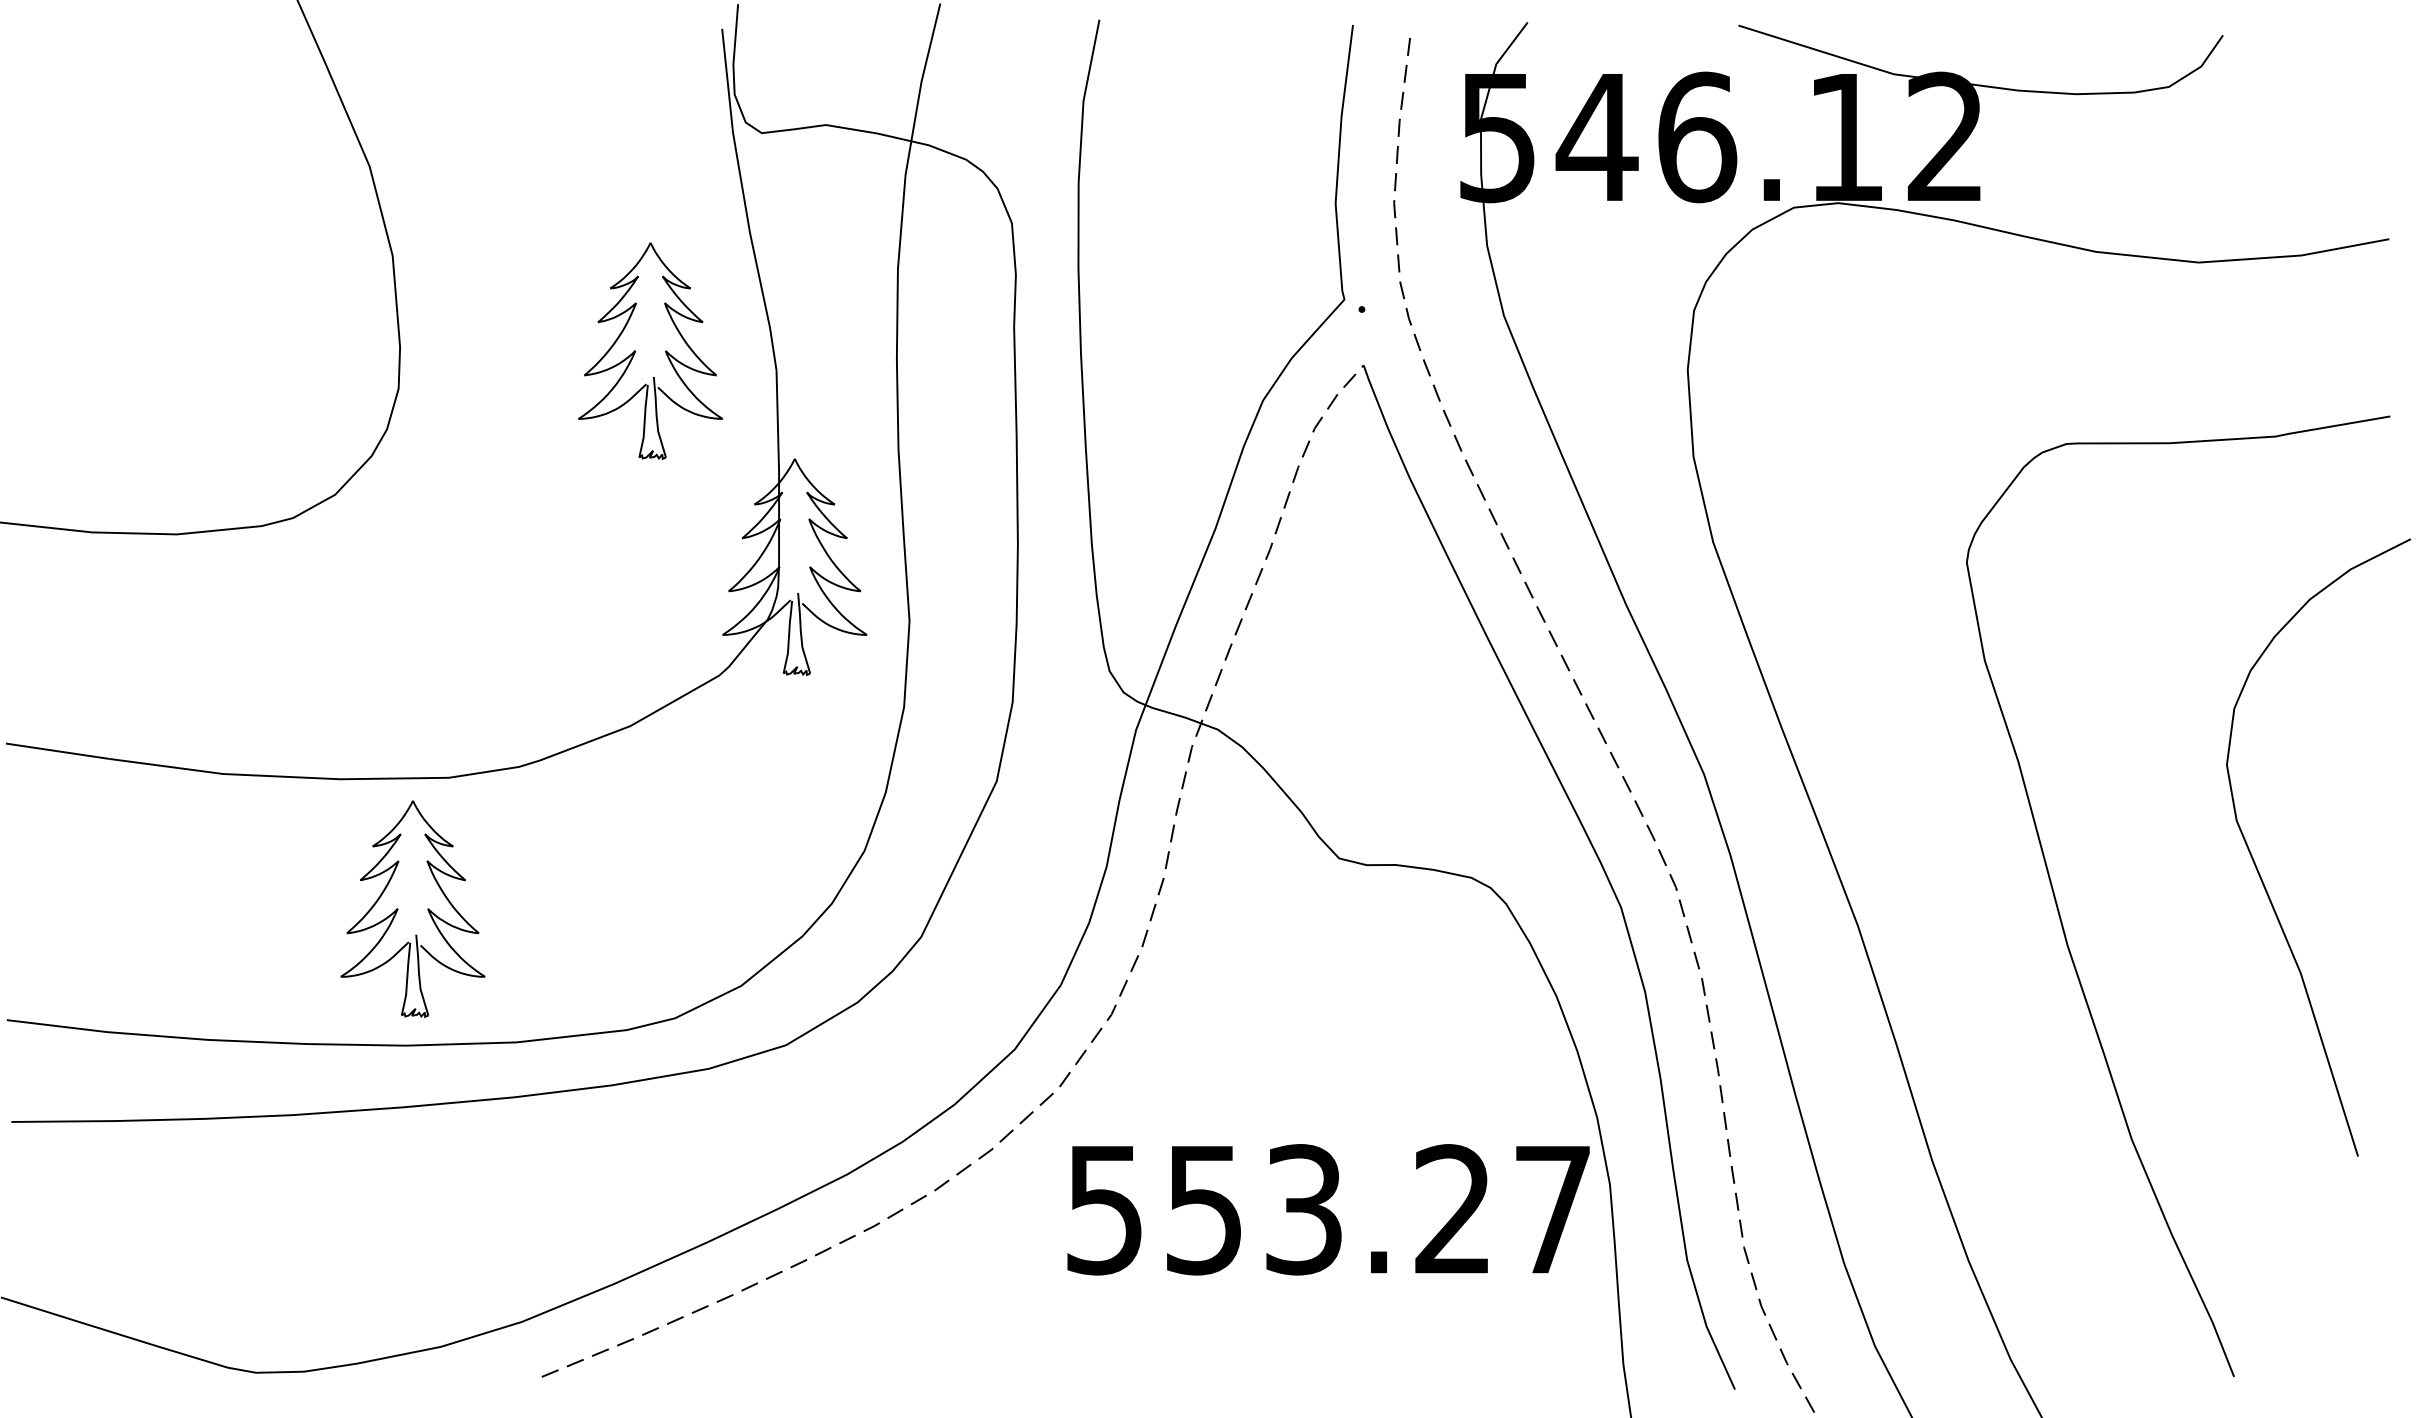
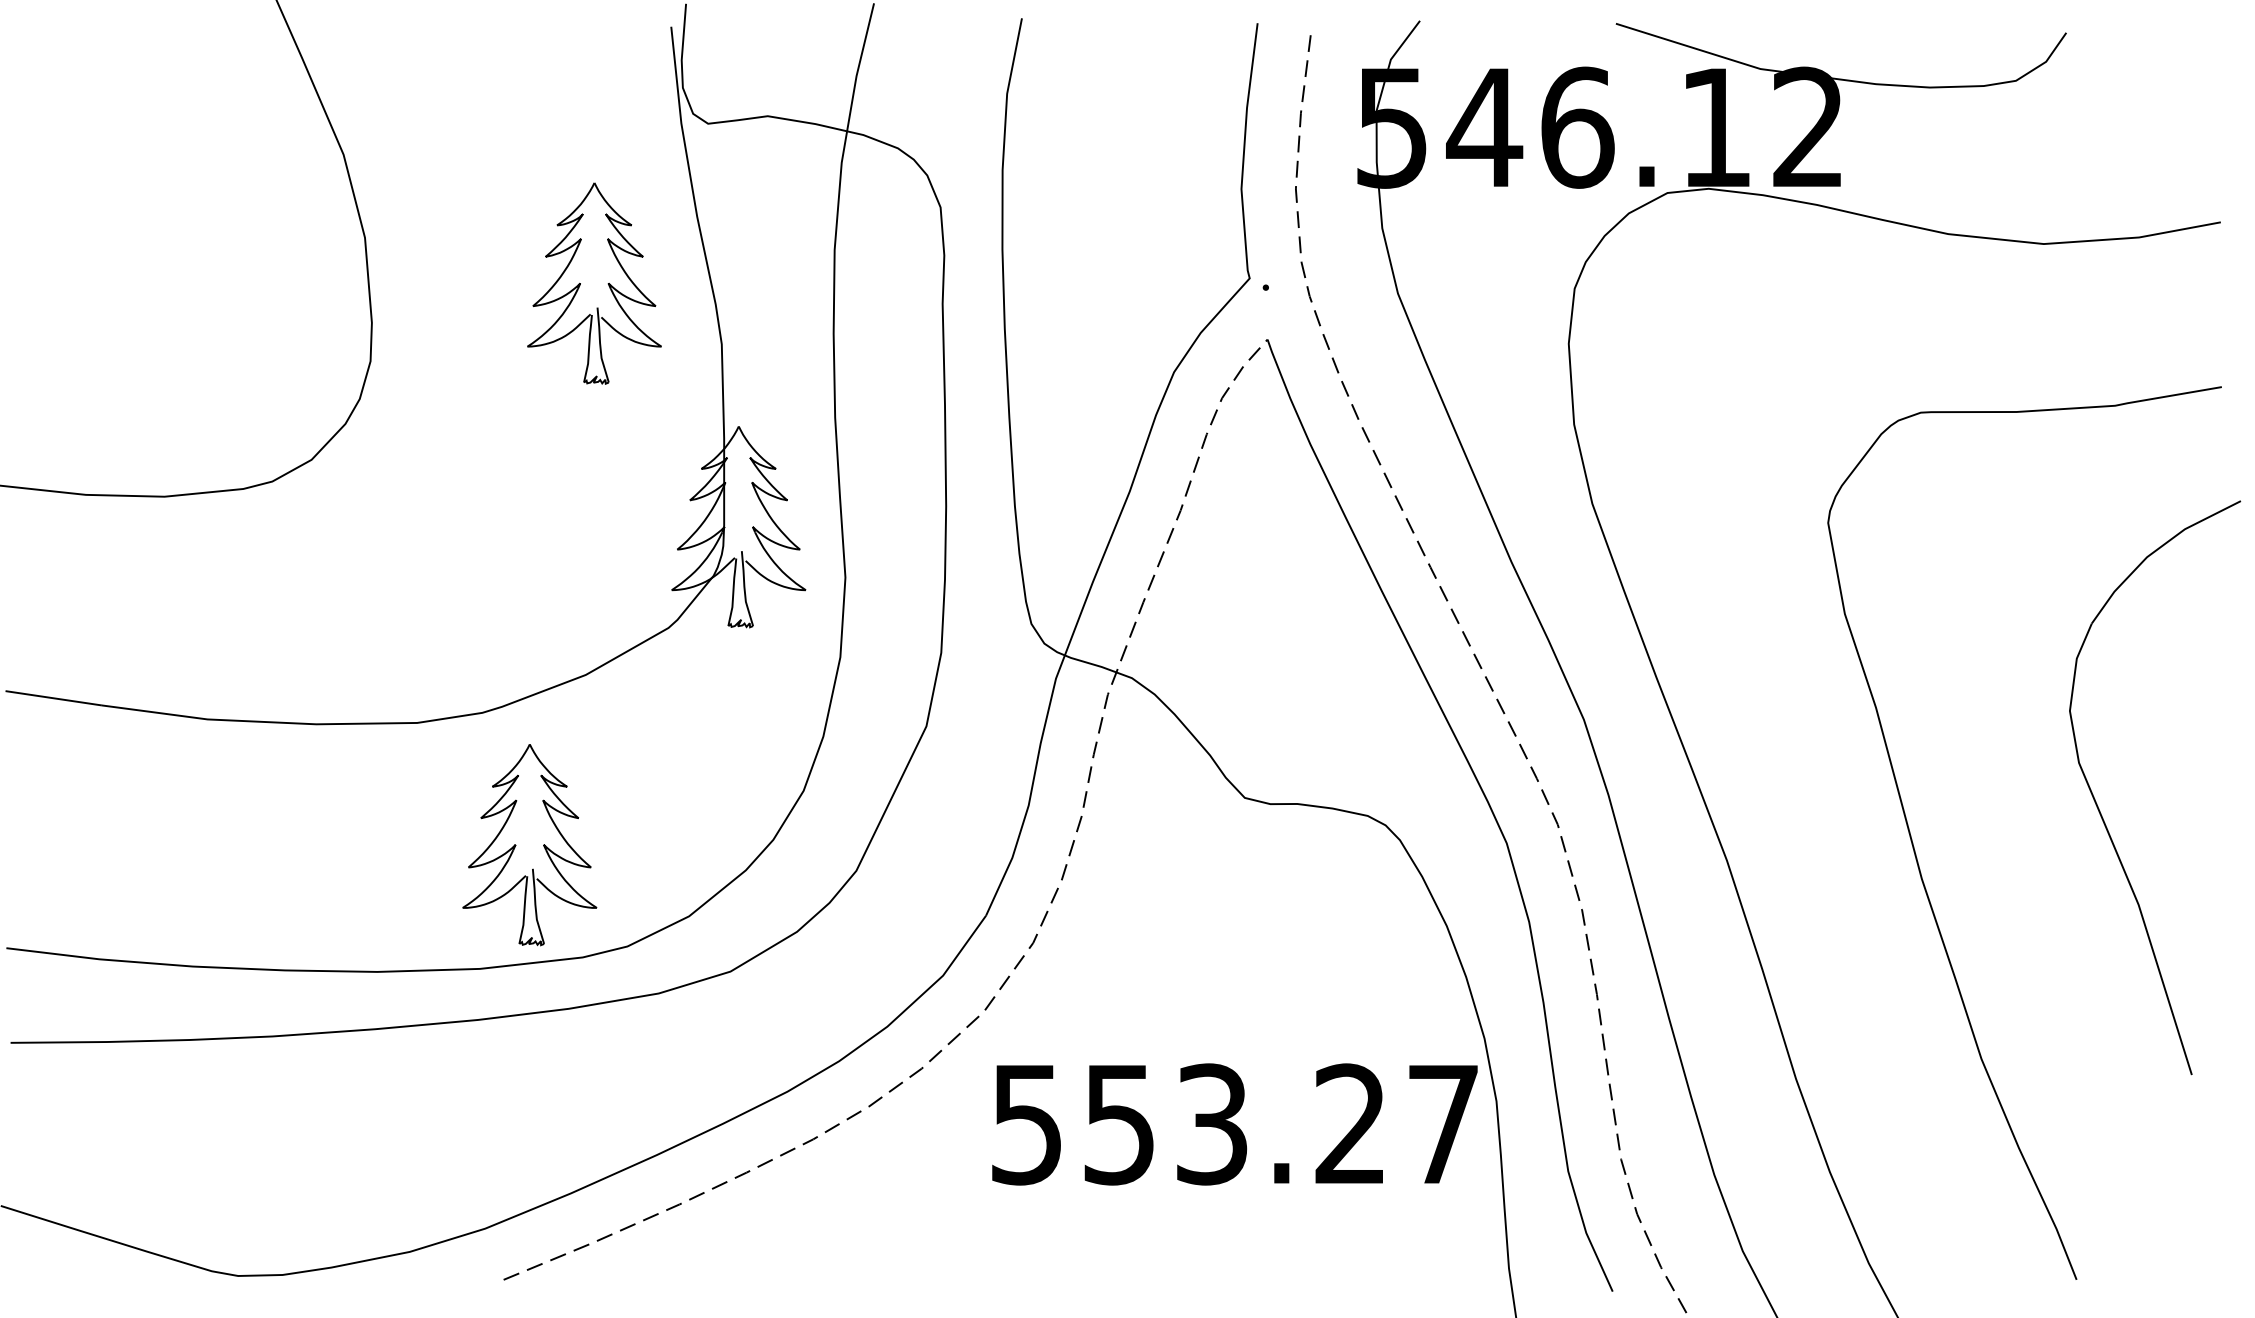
part: (635, 350) -> (580, 283), moved
part: (398, 909) -> (516, 845), moved

